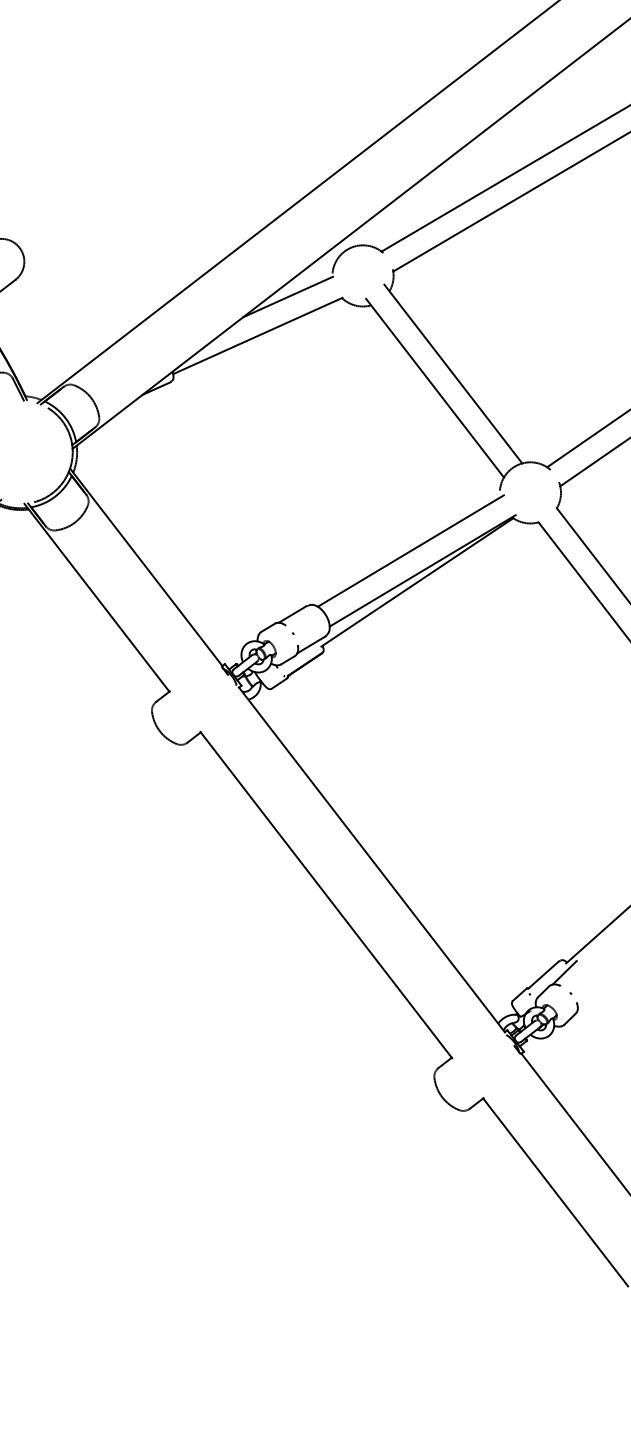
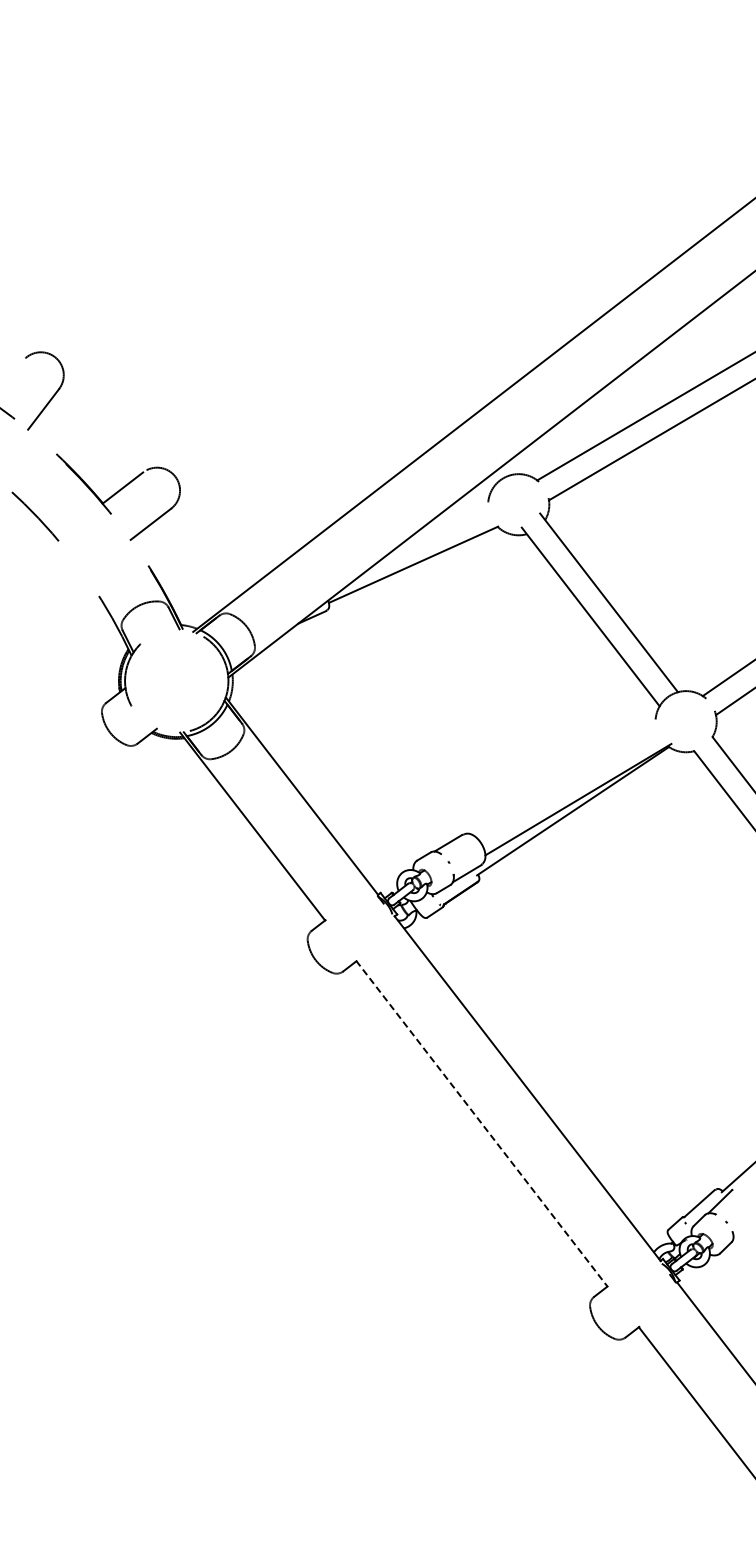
line: (287, 296) -> (443, 525), removed
line: (410, 550) -> (566, 779), removed
line: (326, 894) -> (482, 1123), solid -> dashed

